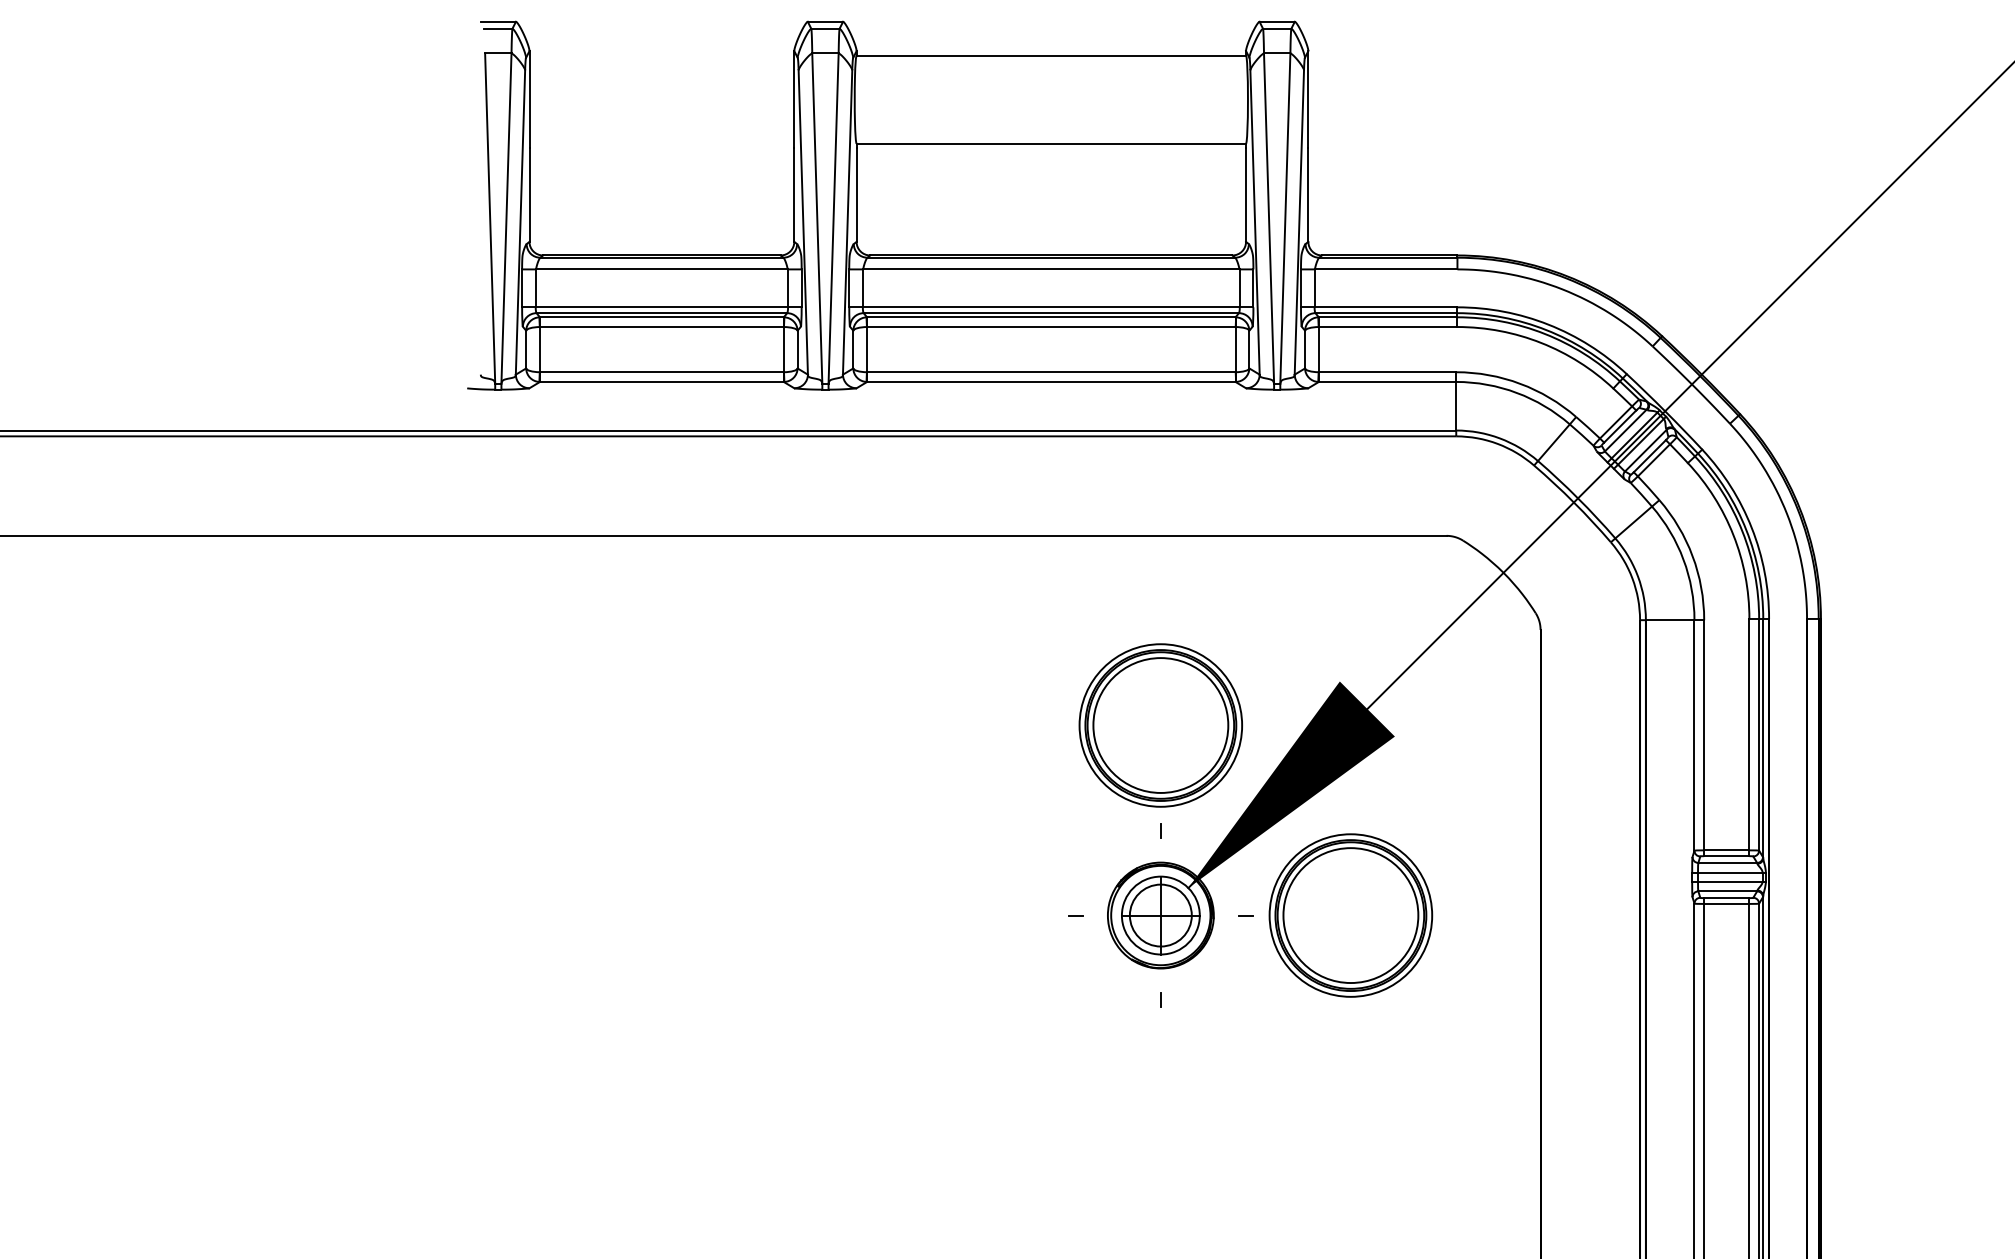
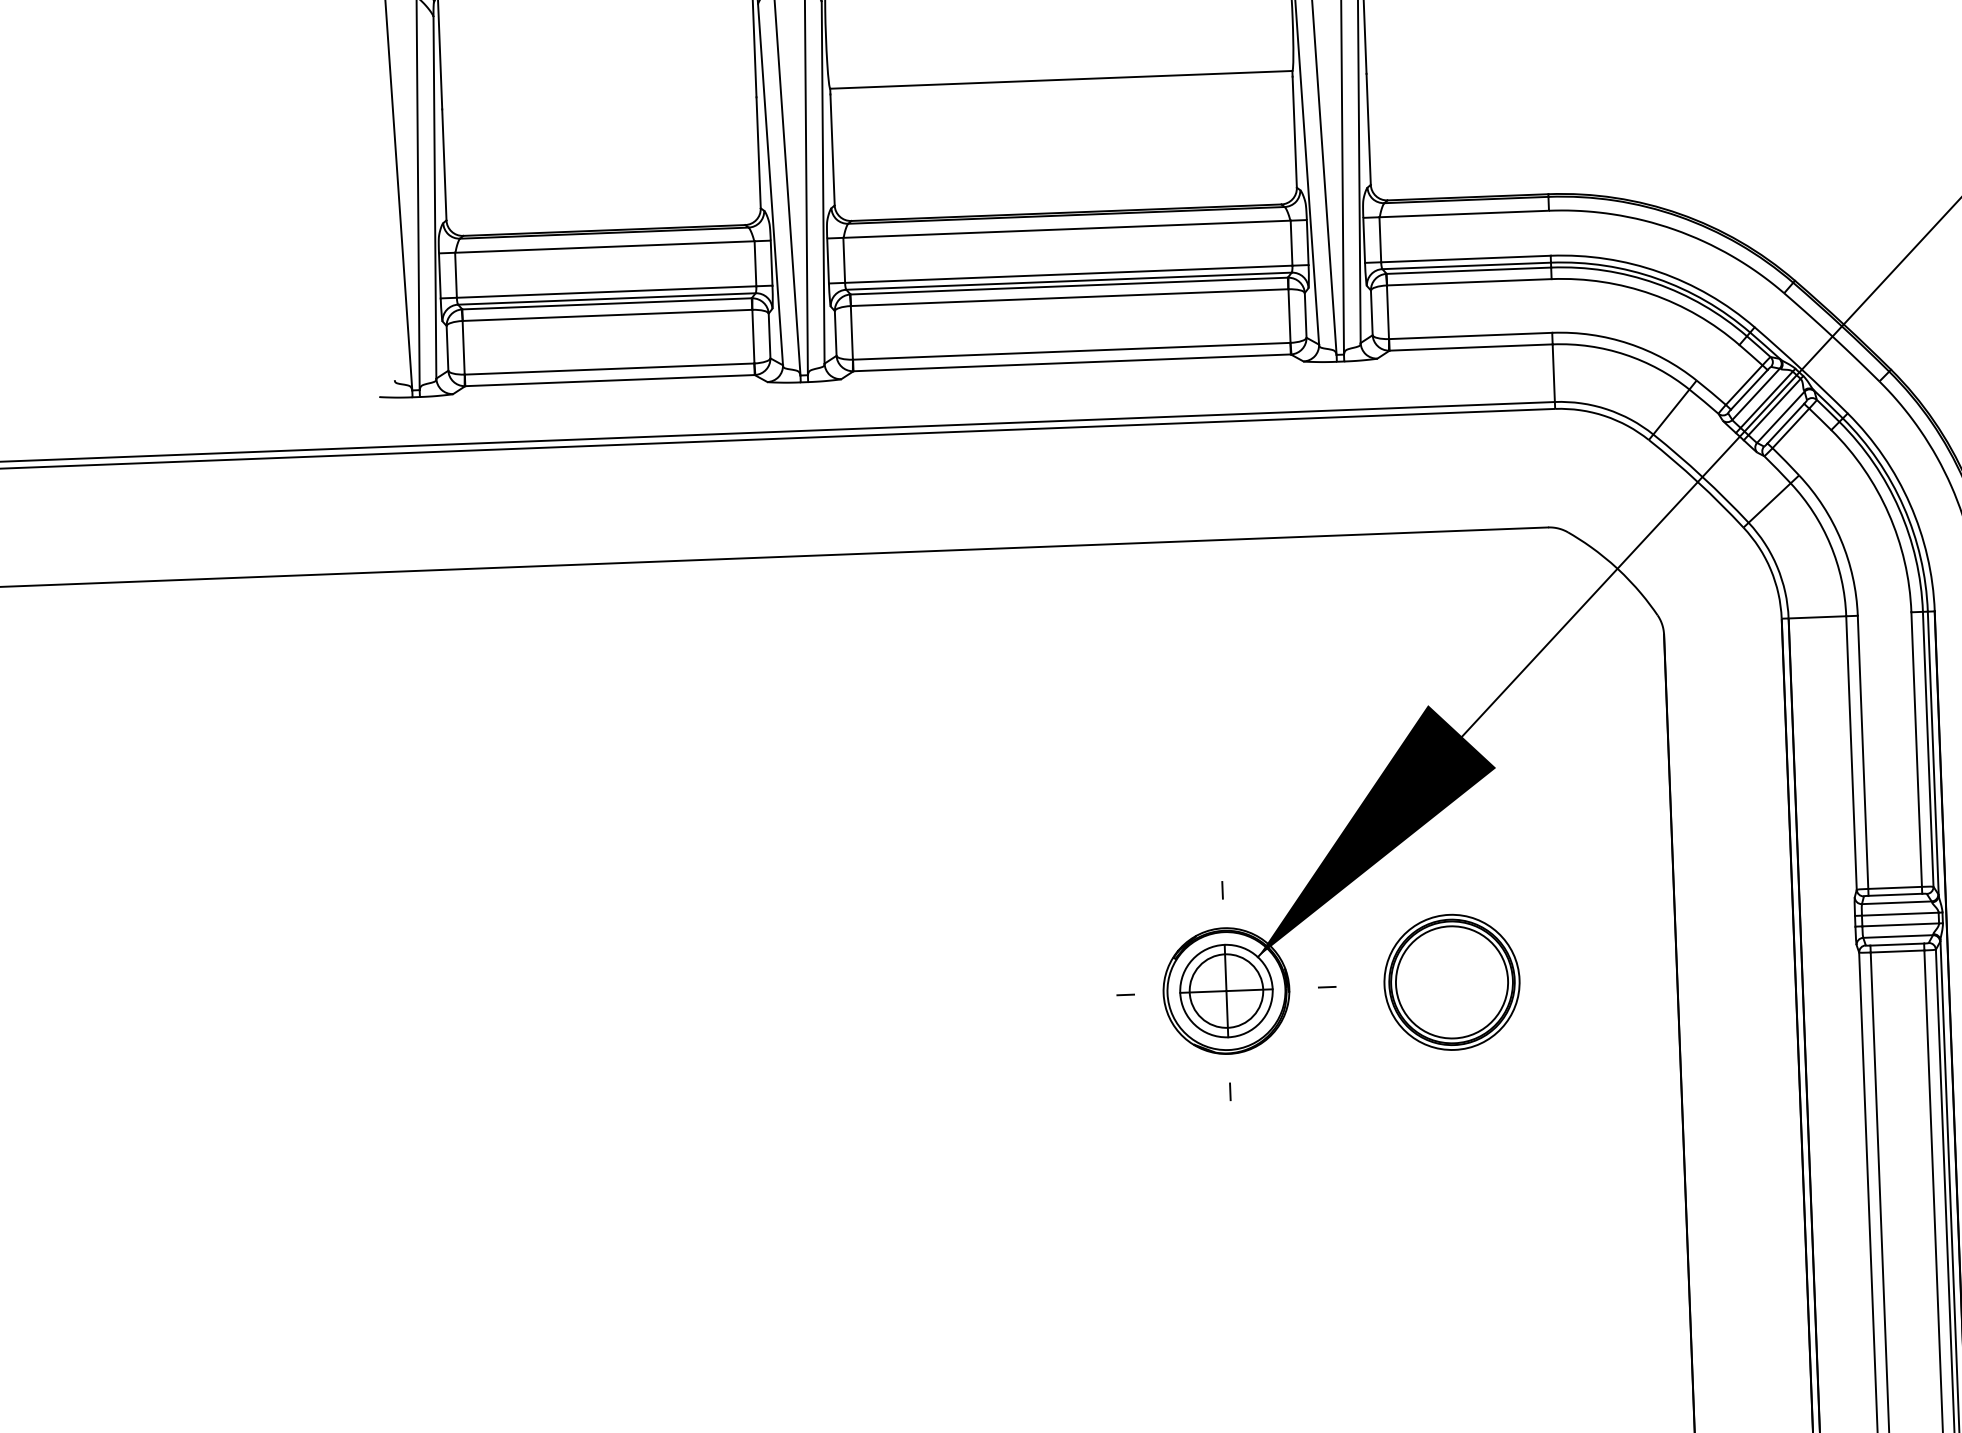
part: (1160, 725) -> (1217, 765), removed
part: (1350, 915) -> (1451, 982), size x0.7

